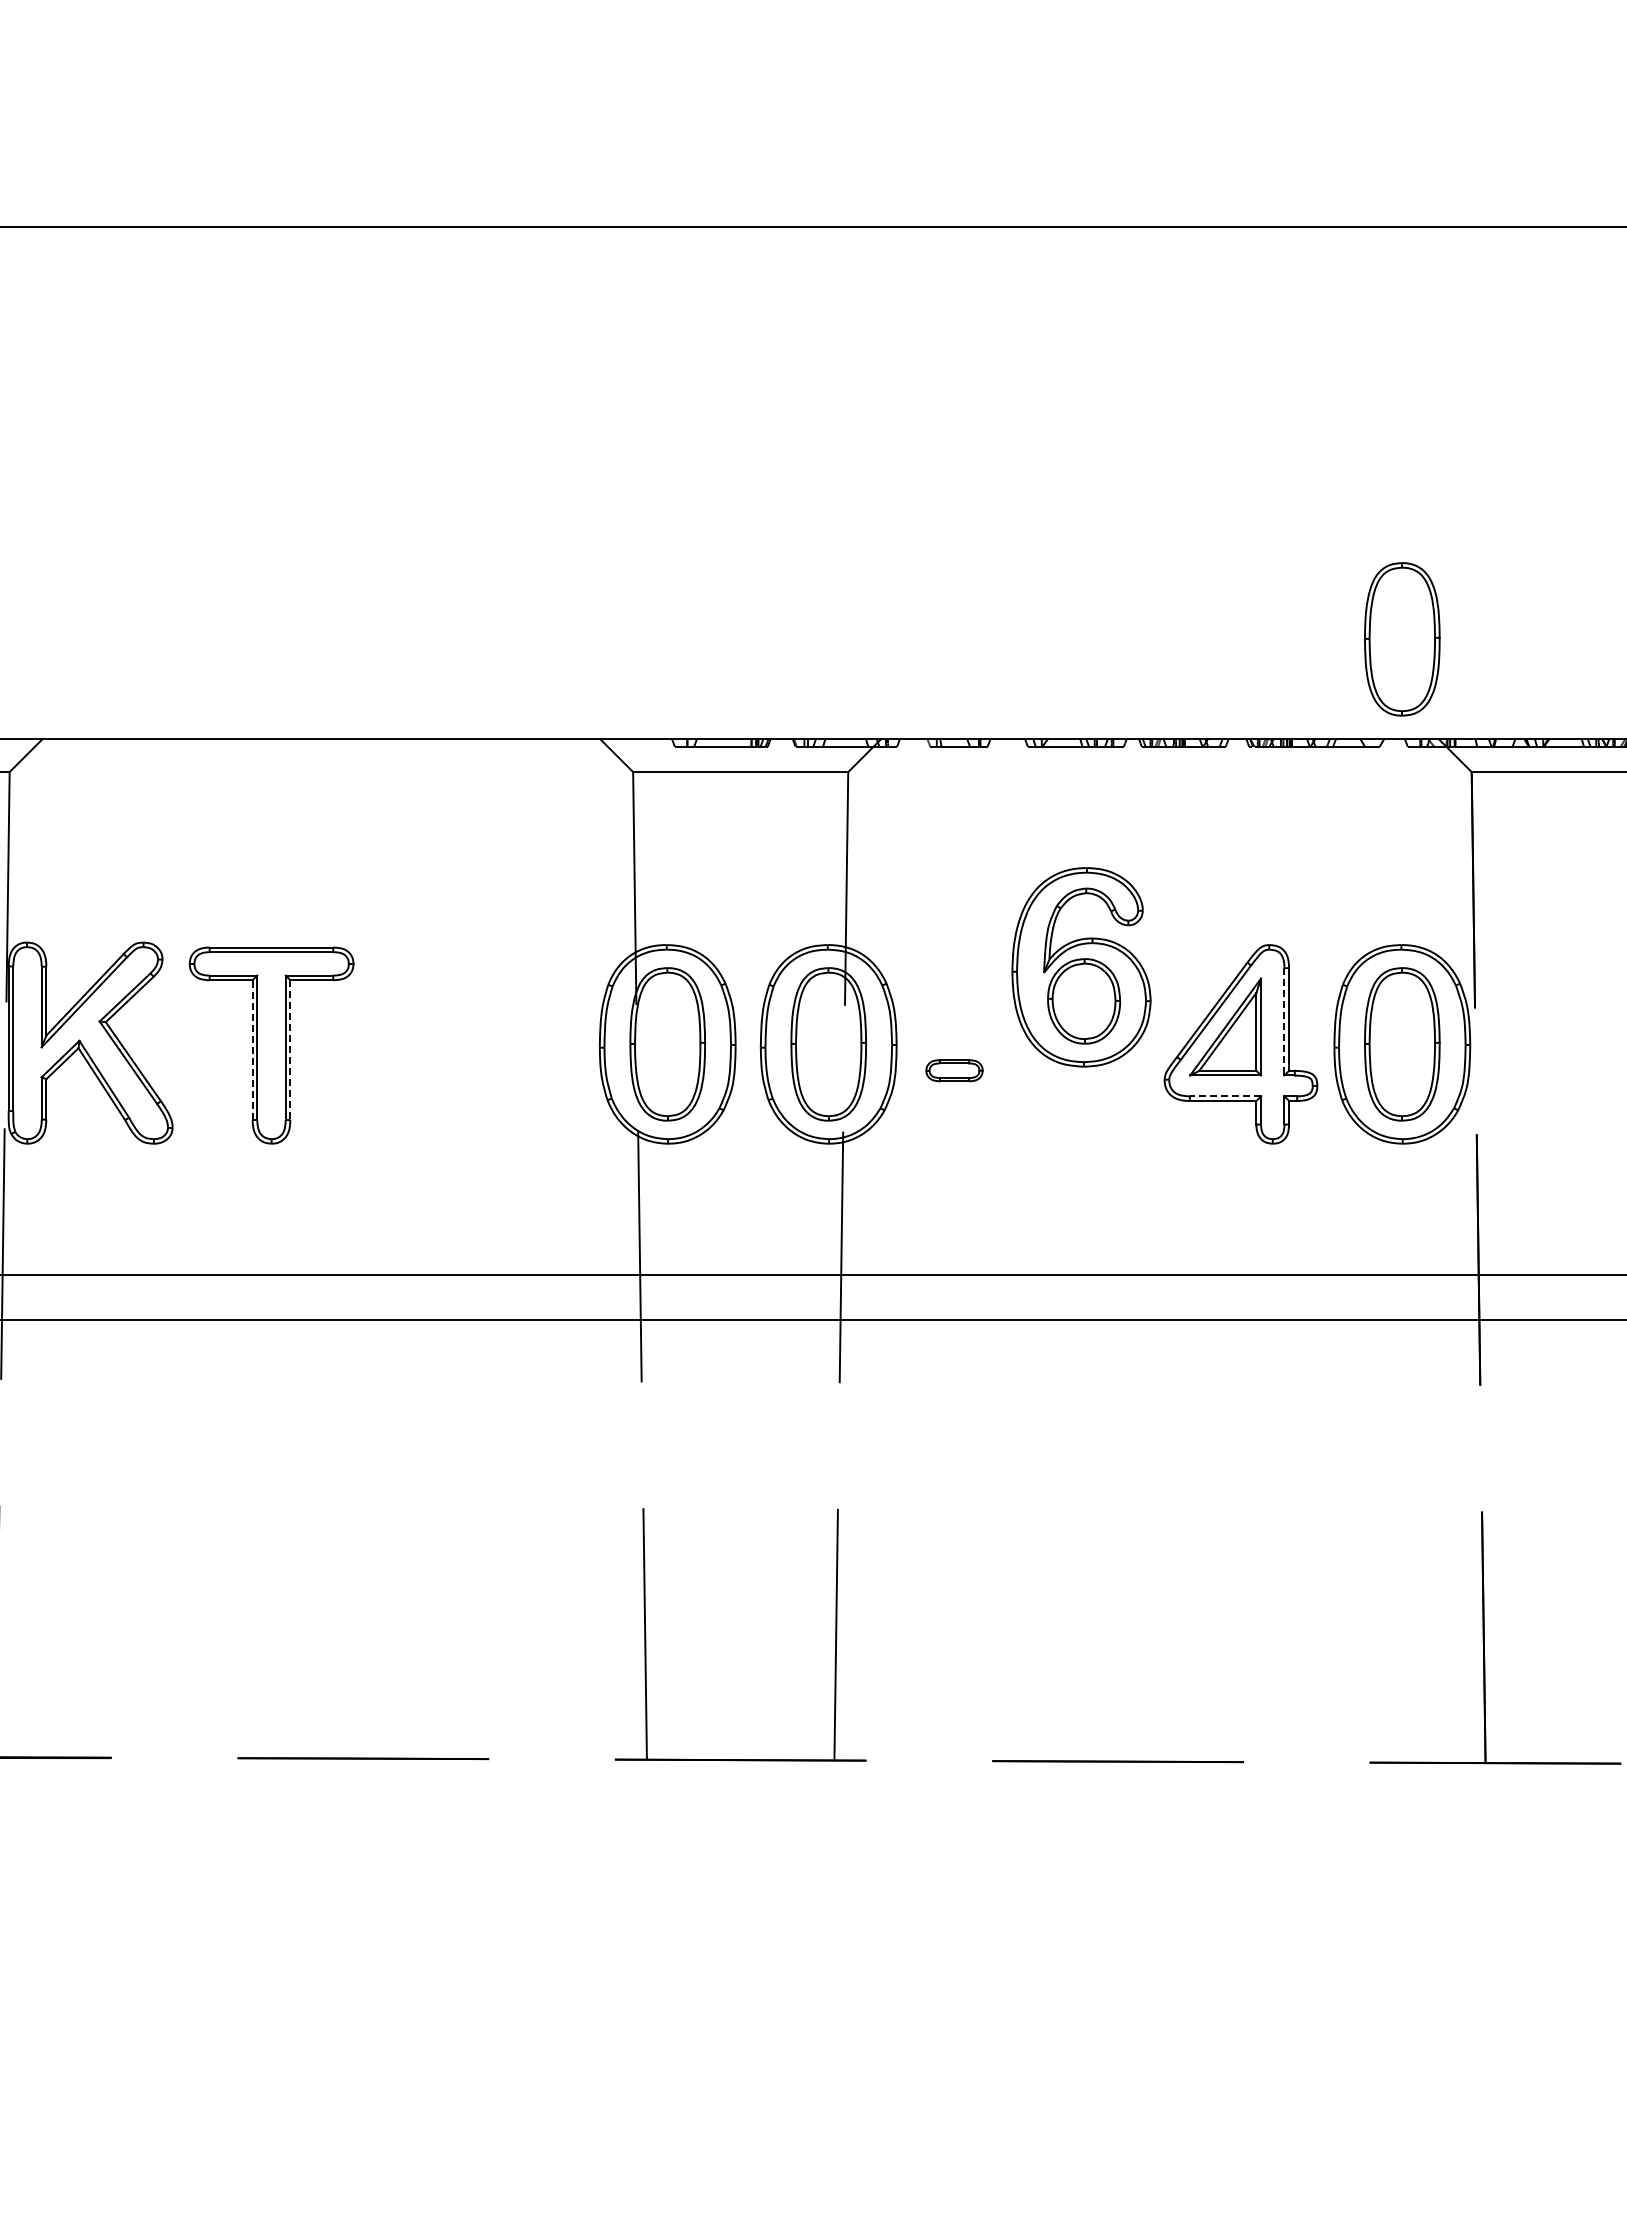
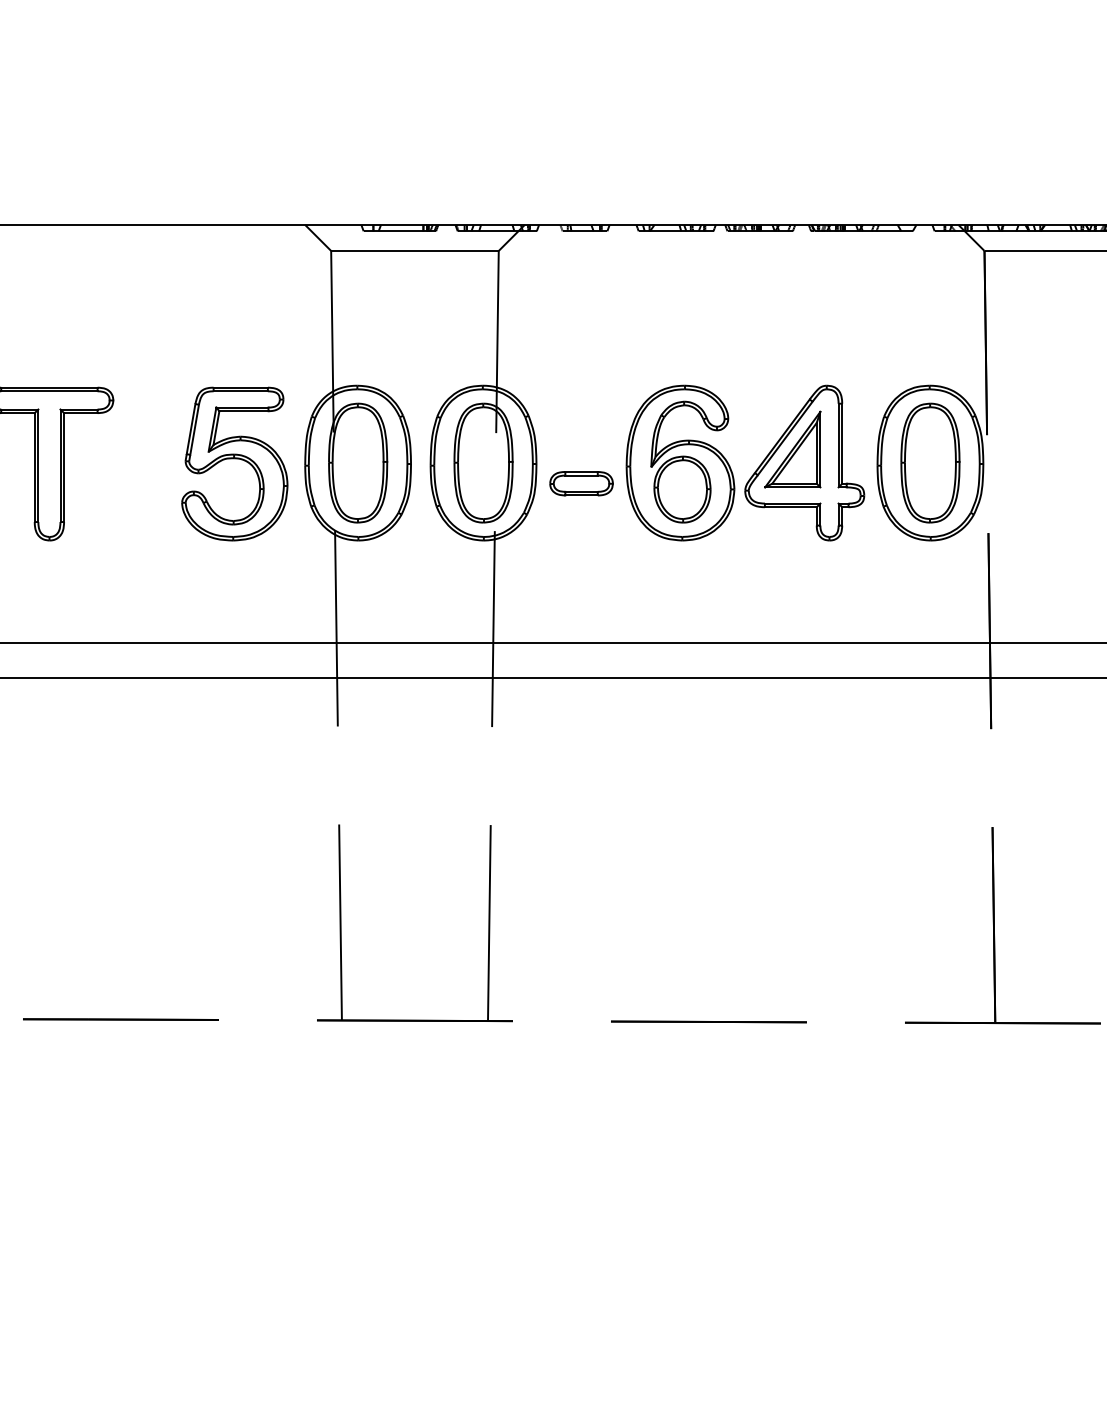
part: (1402, 639) -> (930, 147), removed
part: (1081, 967) -> (680, 463), moved
line: (1284, 1021) -> (838, 445), dashed -> solid
part: (510, 1039) -> (235, 459), added
line: (252, 1050) -> (34, 467), dashed -> solid
line: (290, 1050) -> (64, 467), dashed -> solid
part: (954, 1070) -> (581, 483), size x1.43
line: (1225, 1096) -> (792, 503), dashed -> solid

